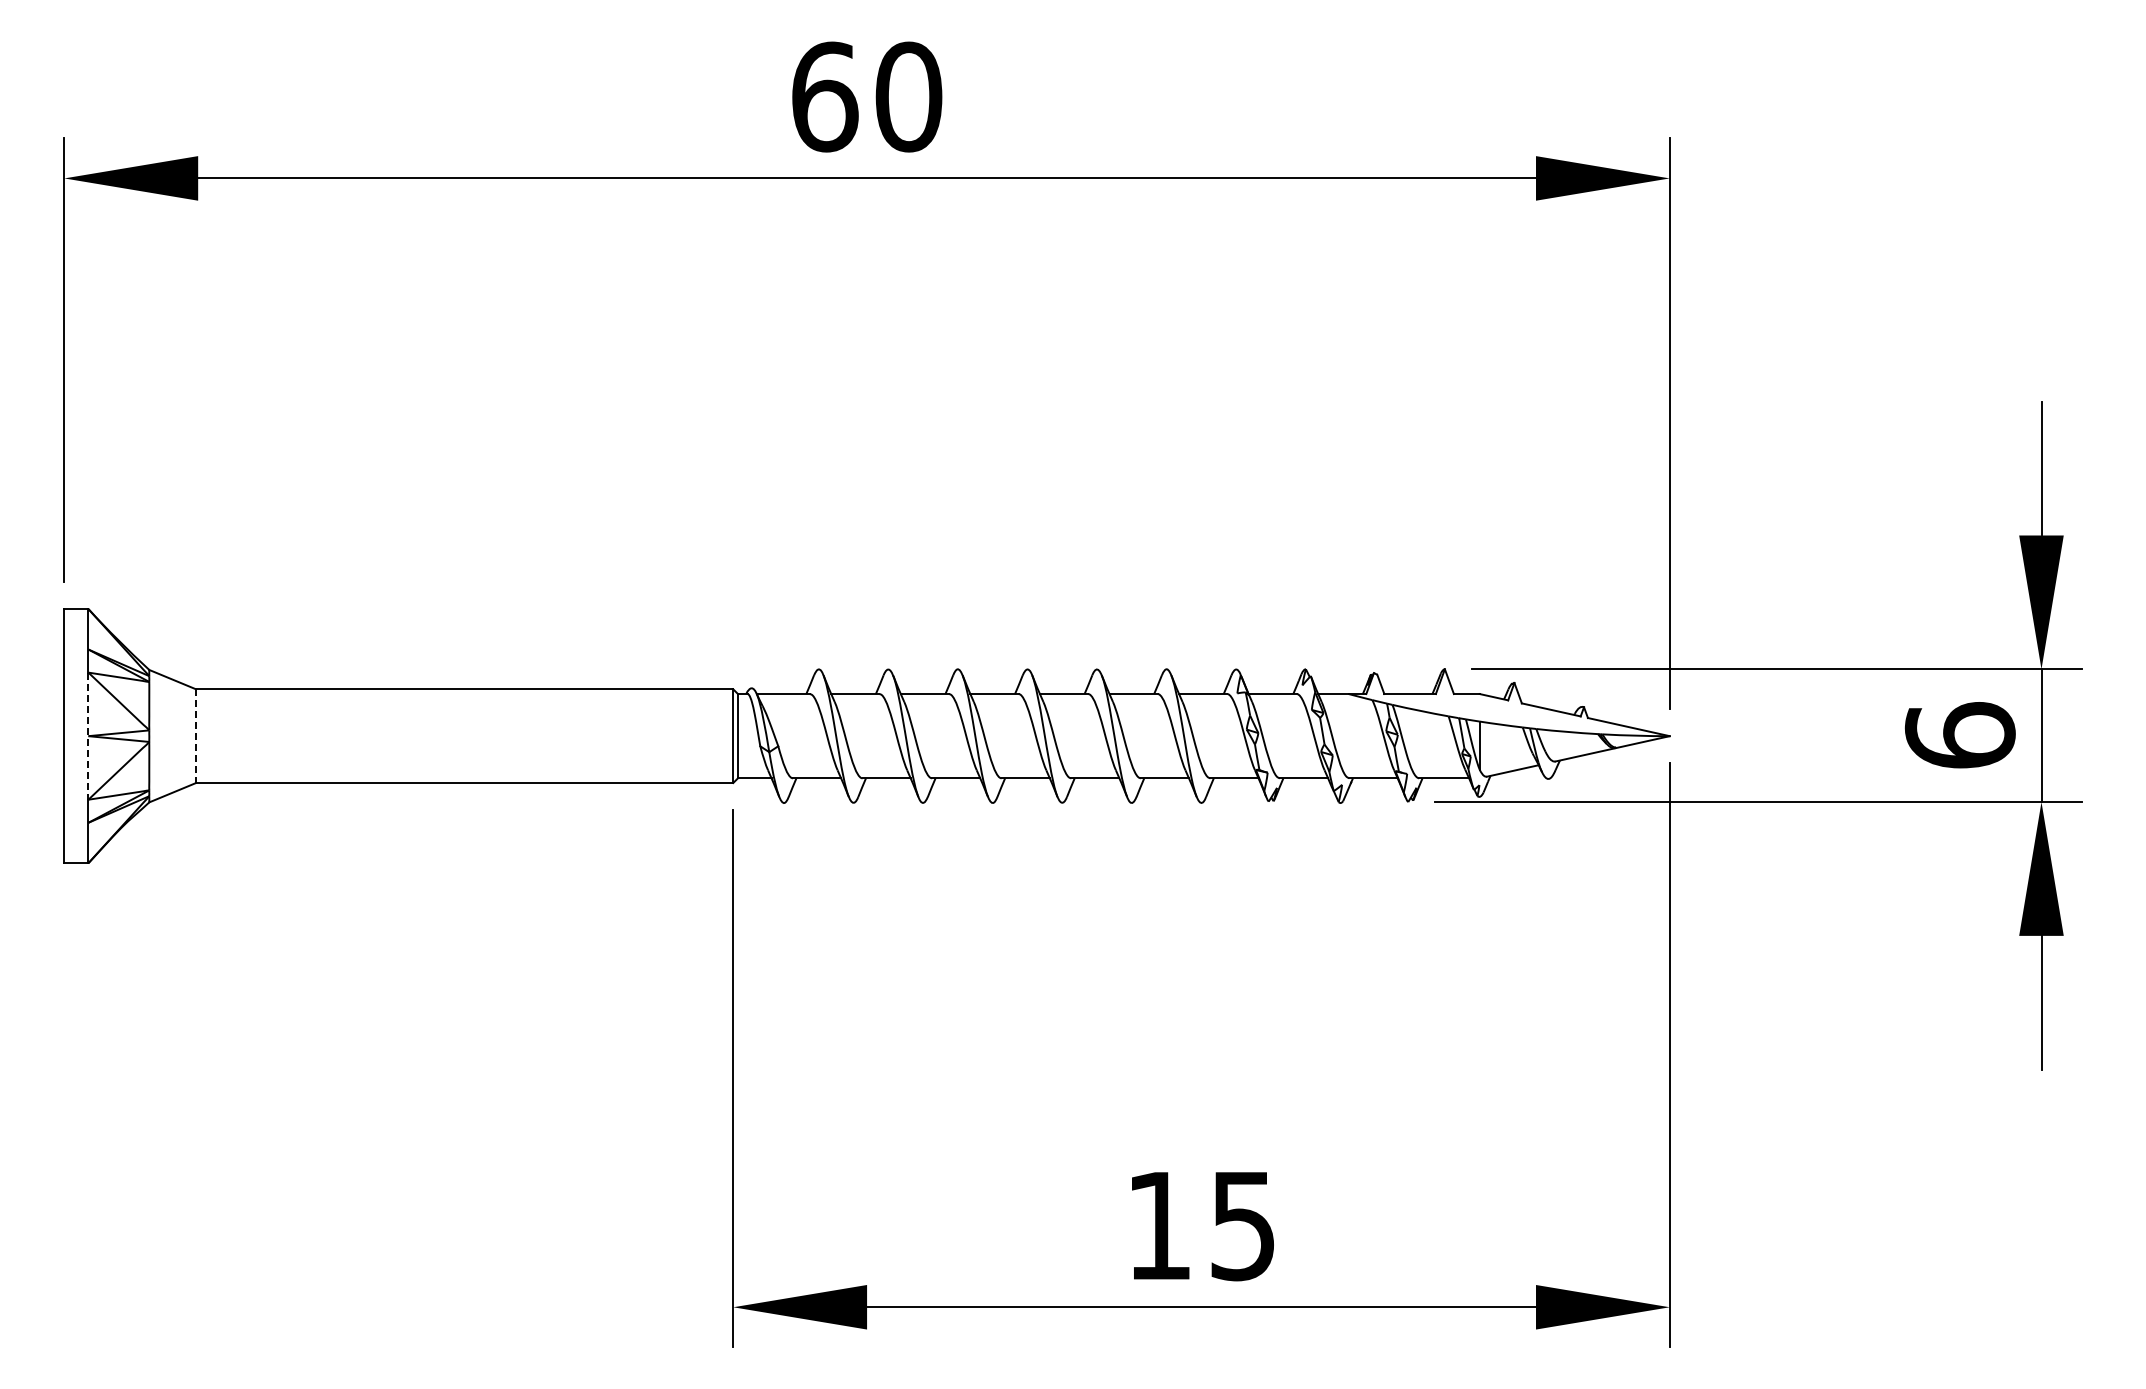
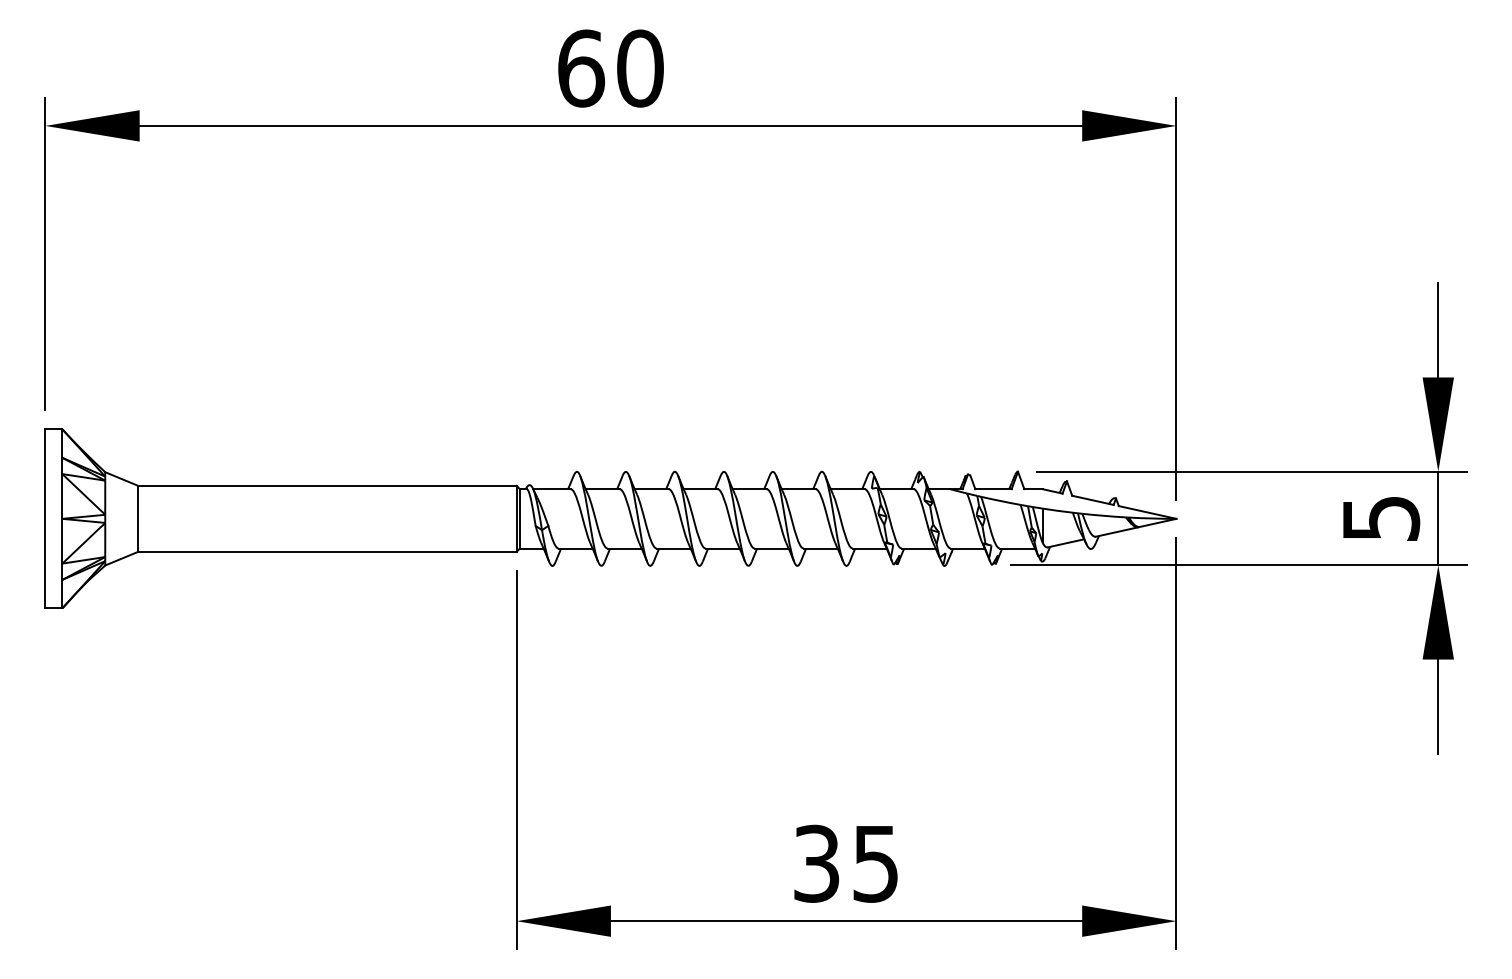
text: (1959, 735) -> (1380, 518), 6 -> 5
line: (88, 736) -> (62, 519), dashed -> solid
line: (196, 736) -> (138, 519), dashed -> solid
text: (1158, 1225) -> (816, 863), 15 -> 35

